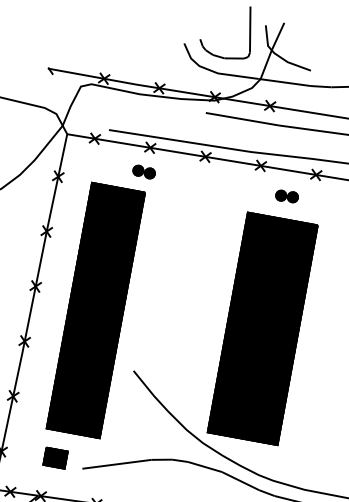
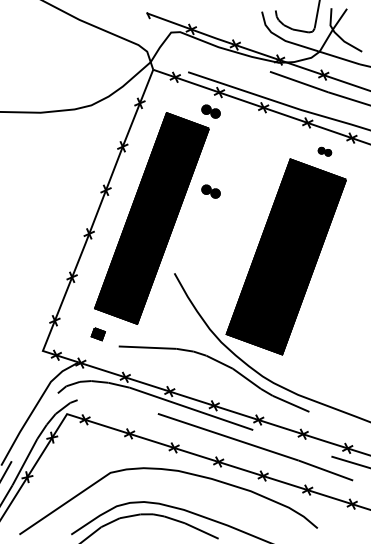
part: (286, 196) -> (324, 151), size x0.7
part: (159, 266) -> (210, 191), added
part: (56, 458) -> (98, 334), size x0.6

